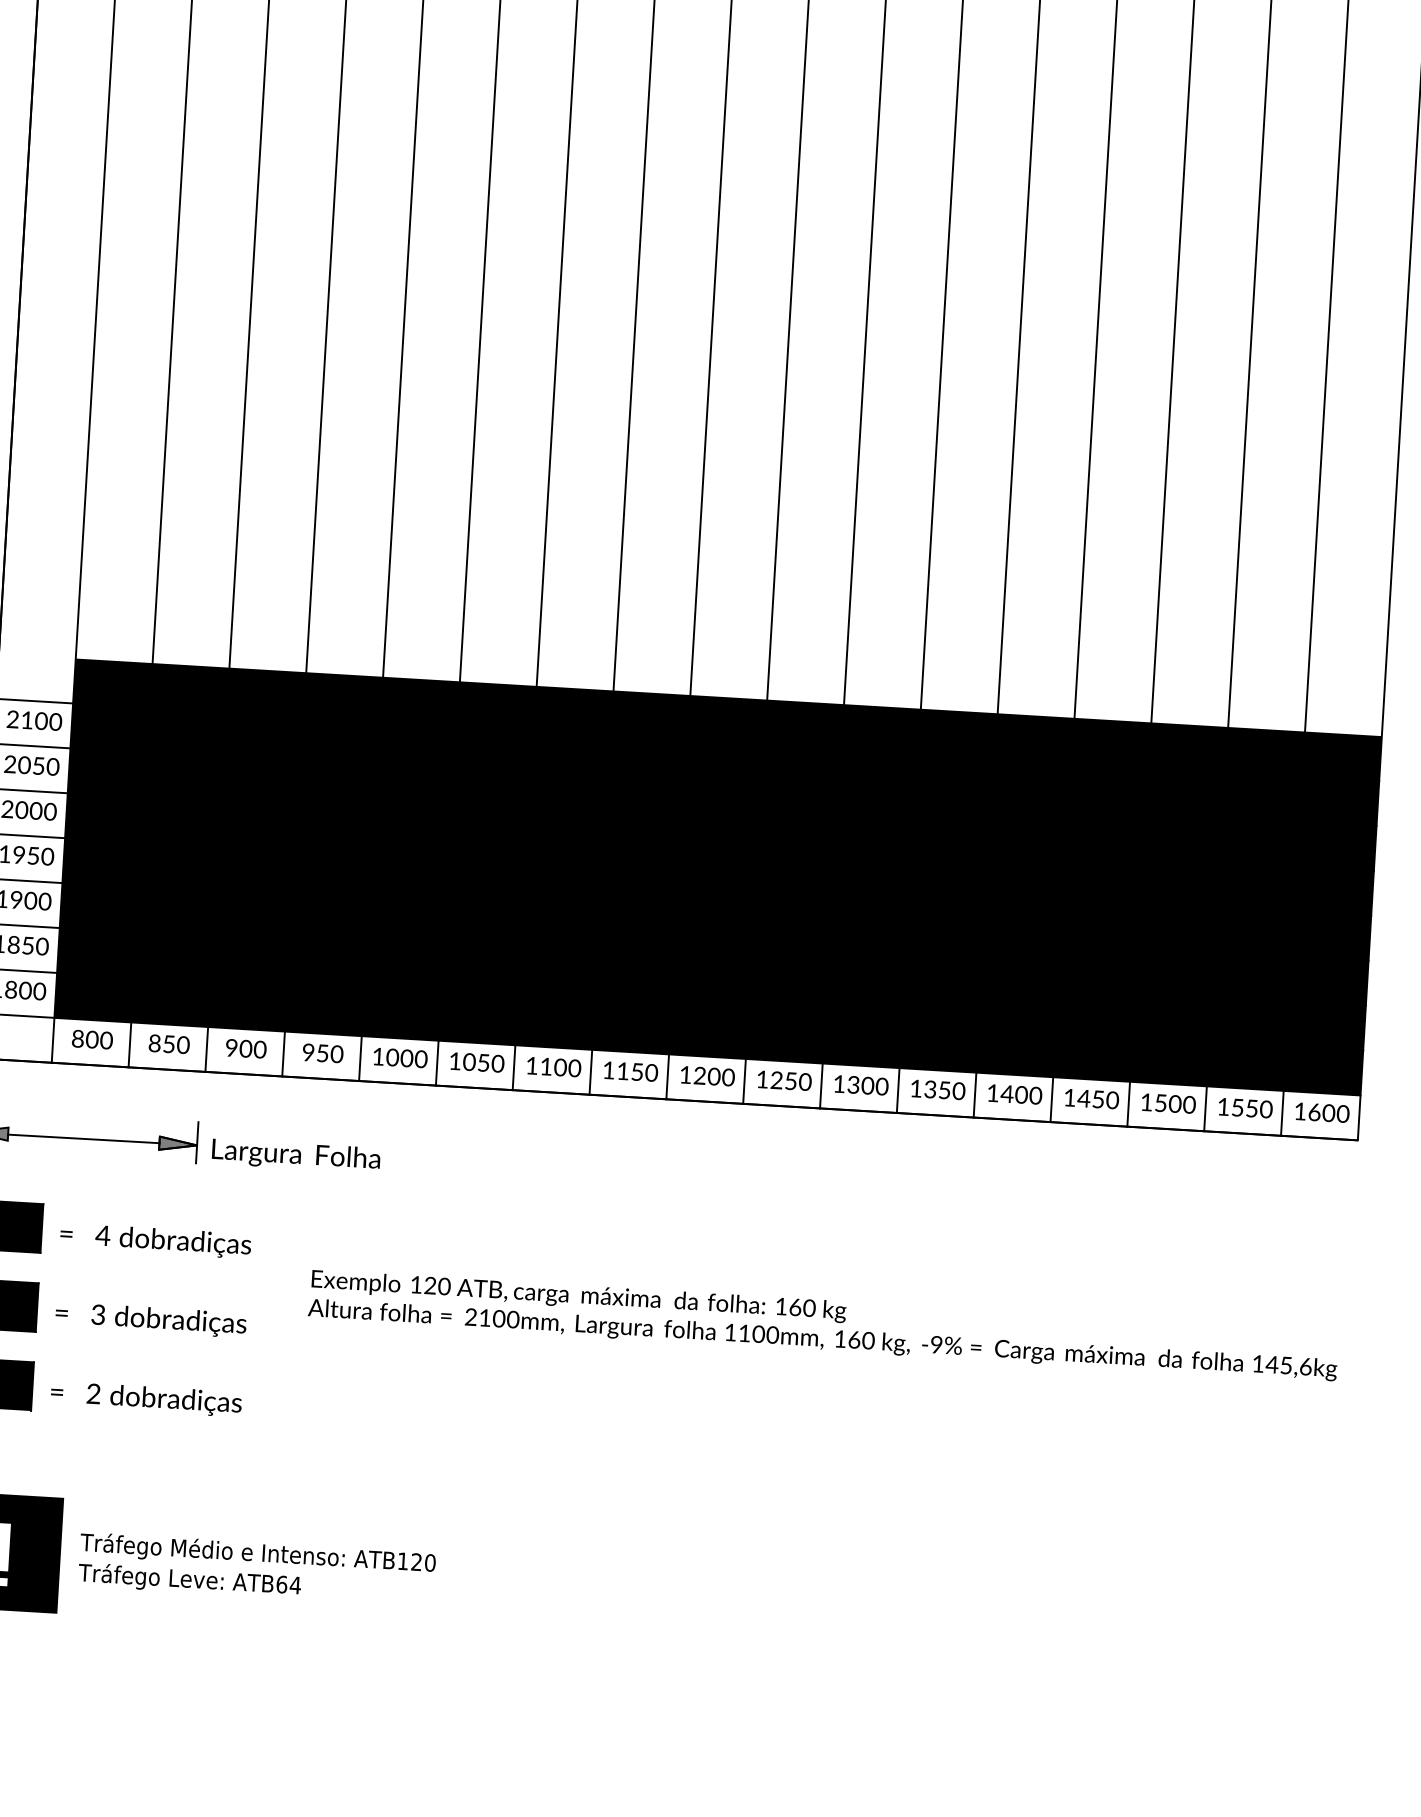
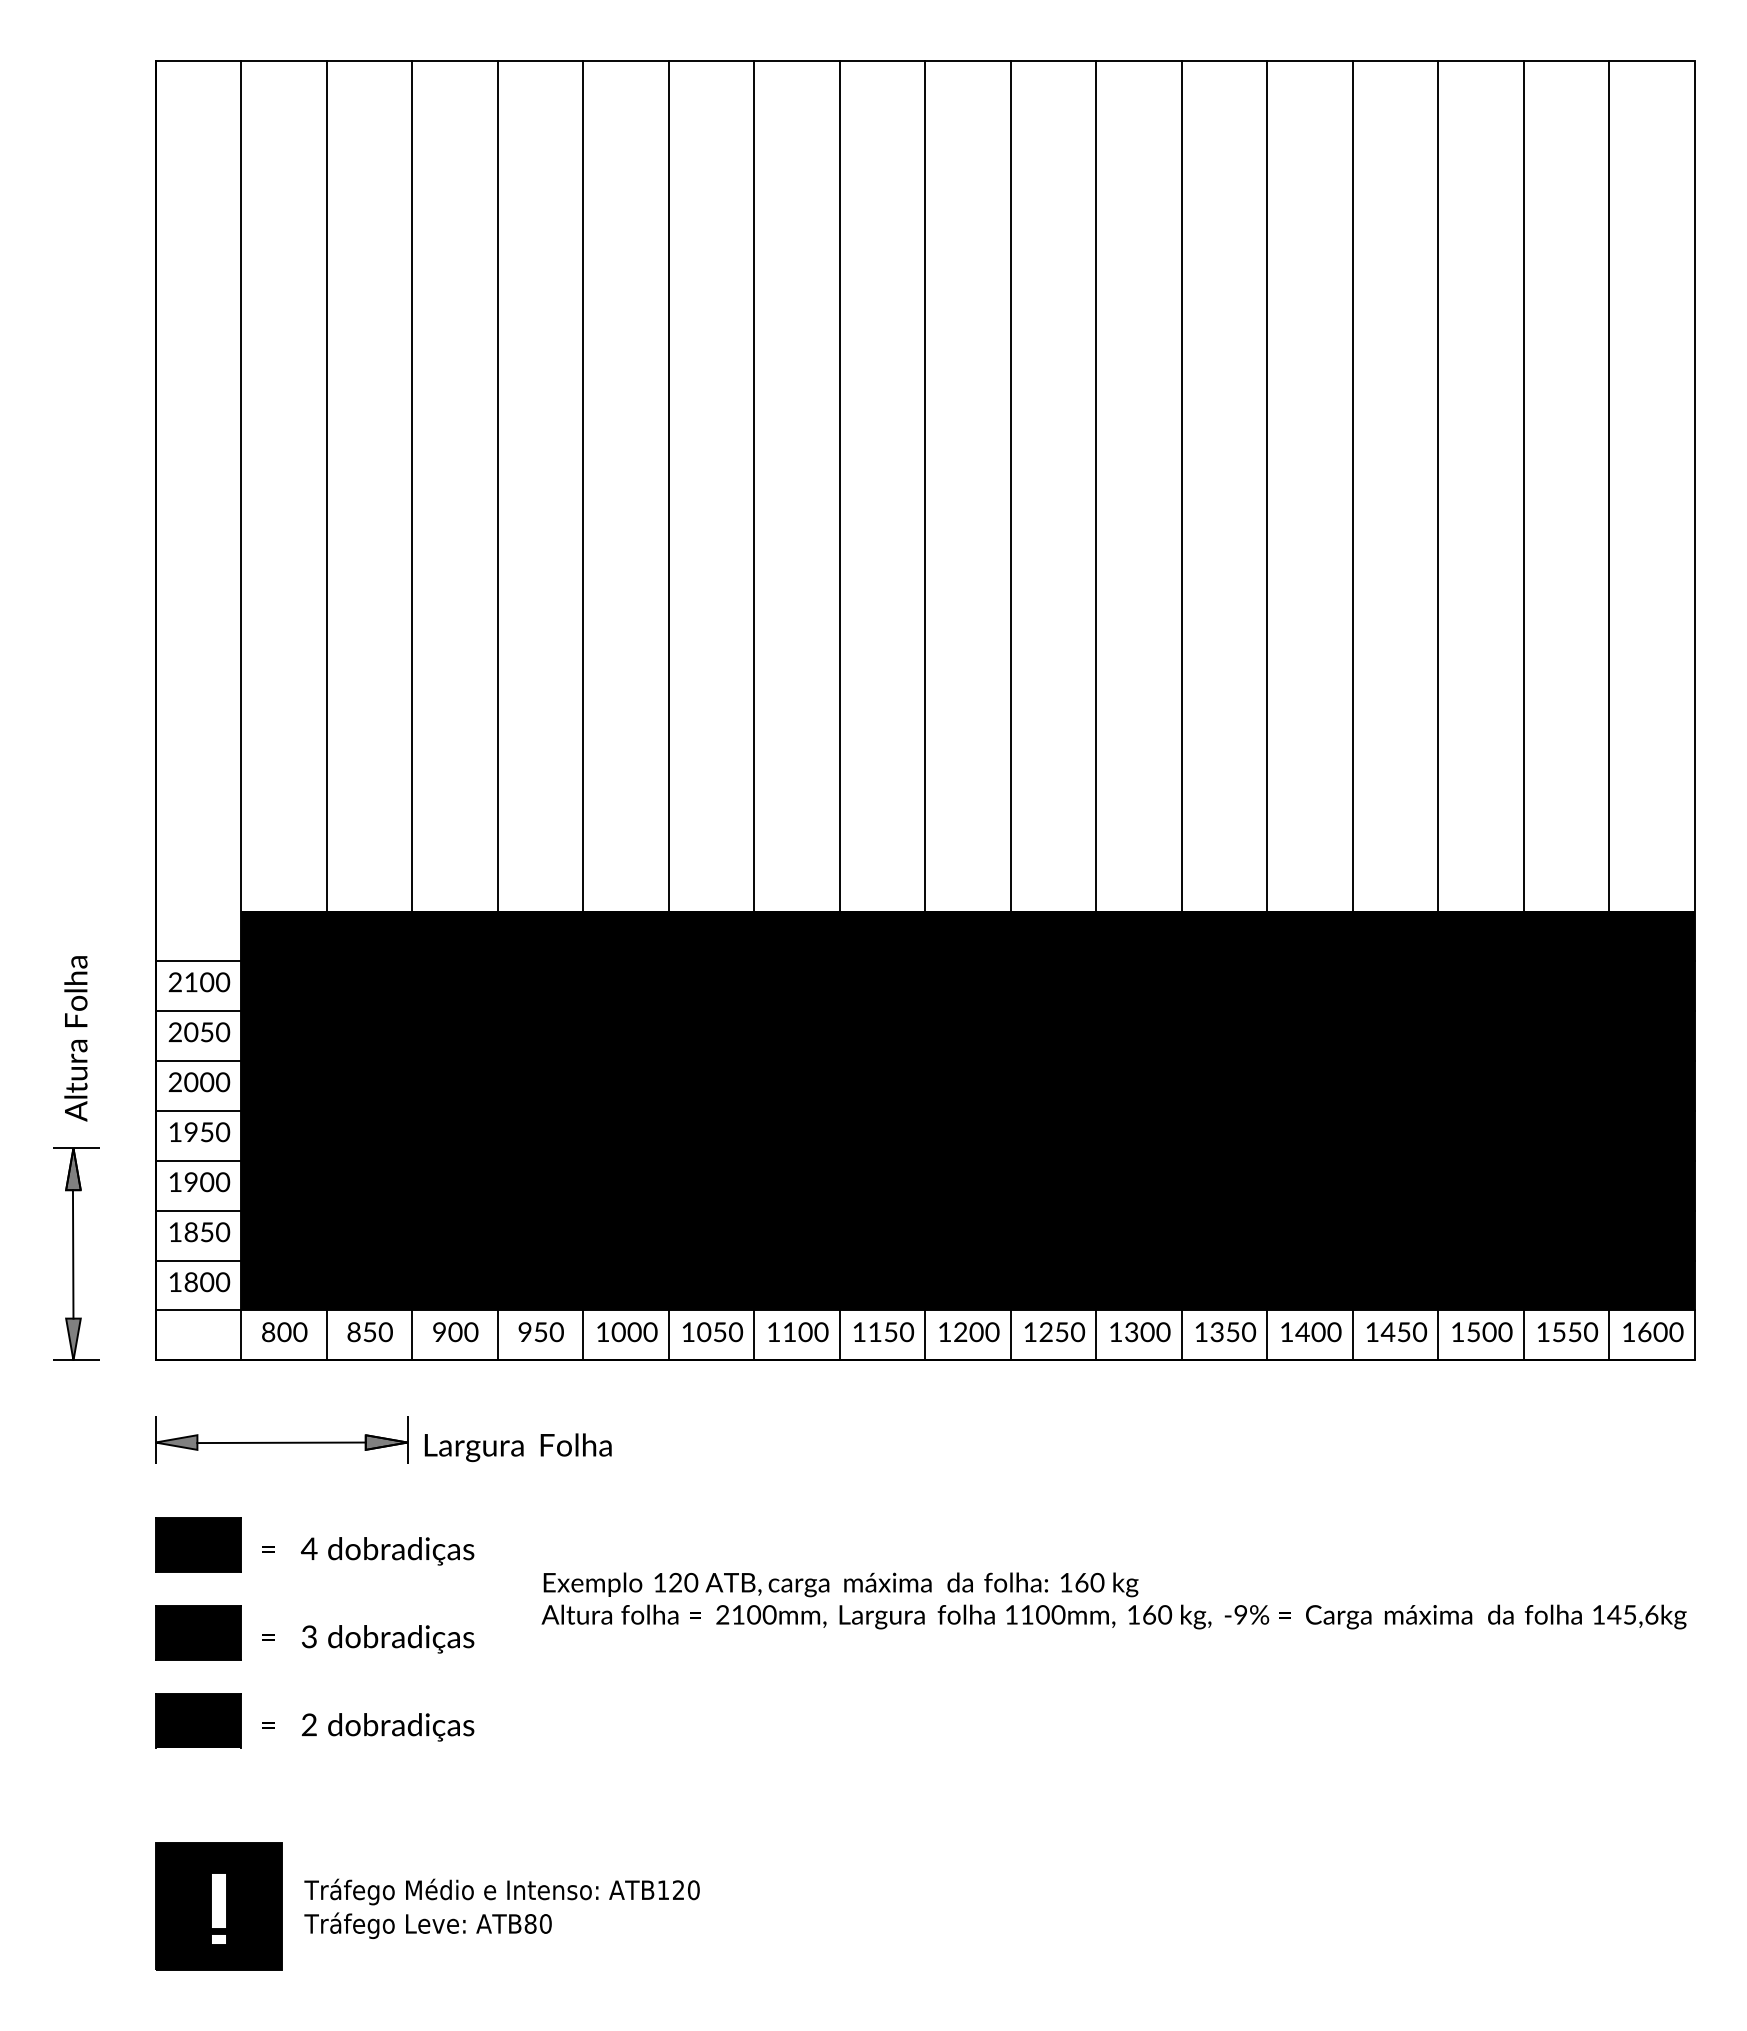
text: (289, 1584) -> (538, 1923), ATB64 -> ATB80

